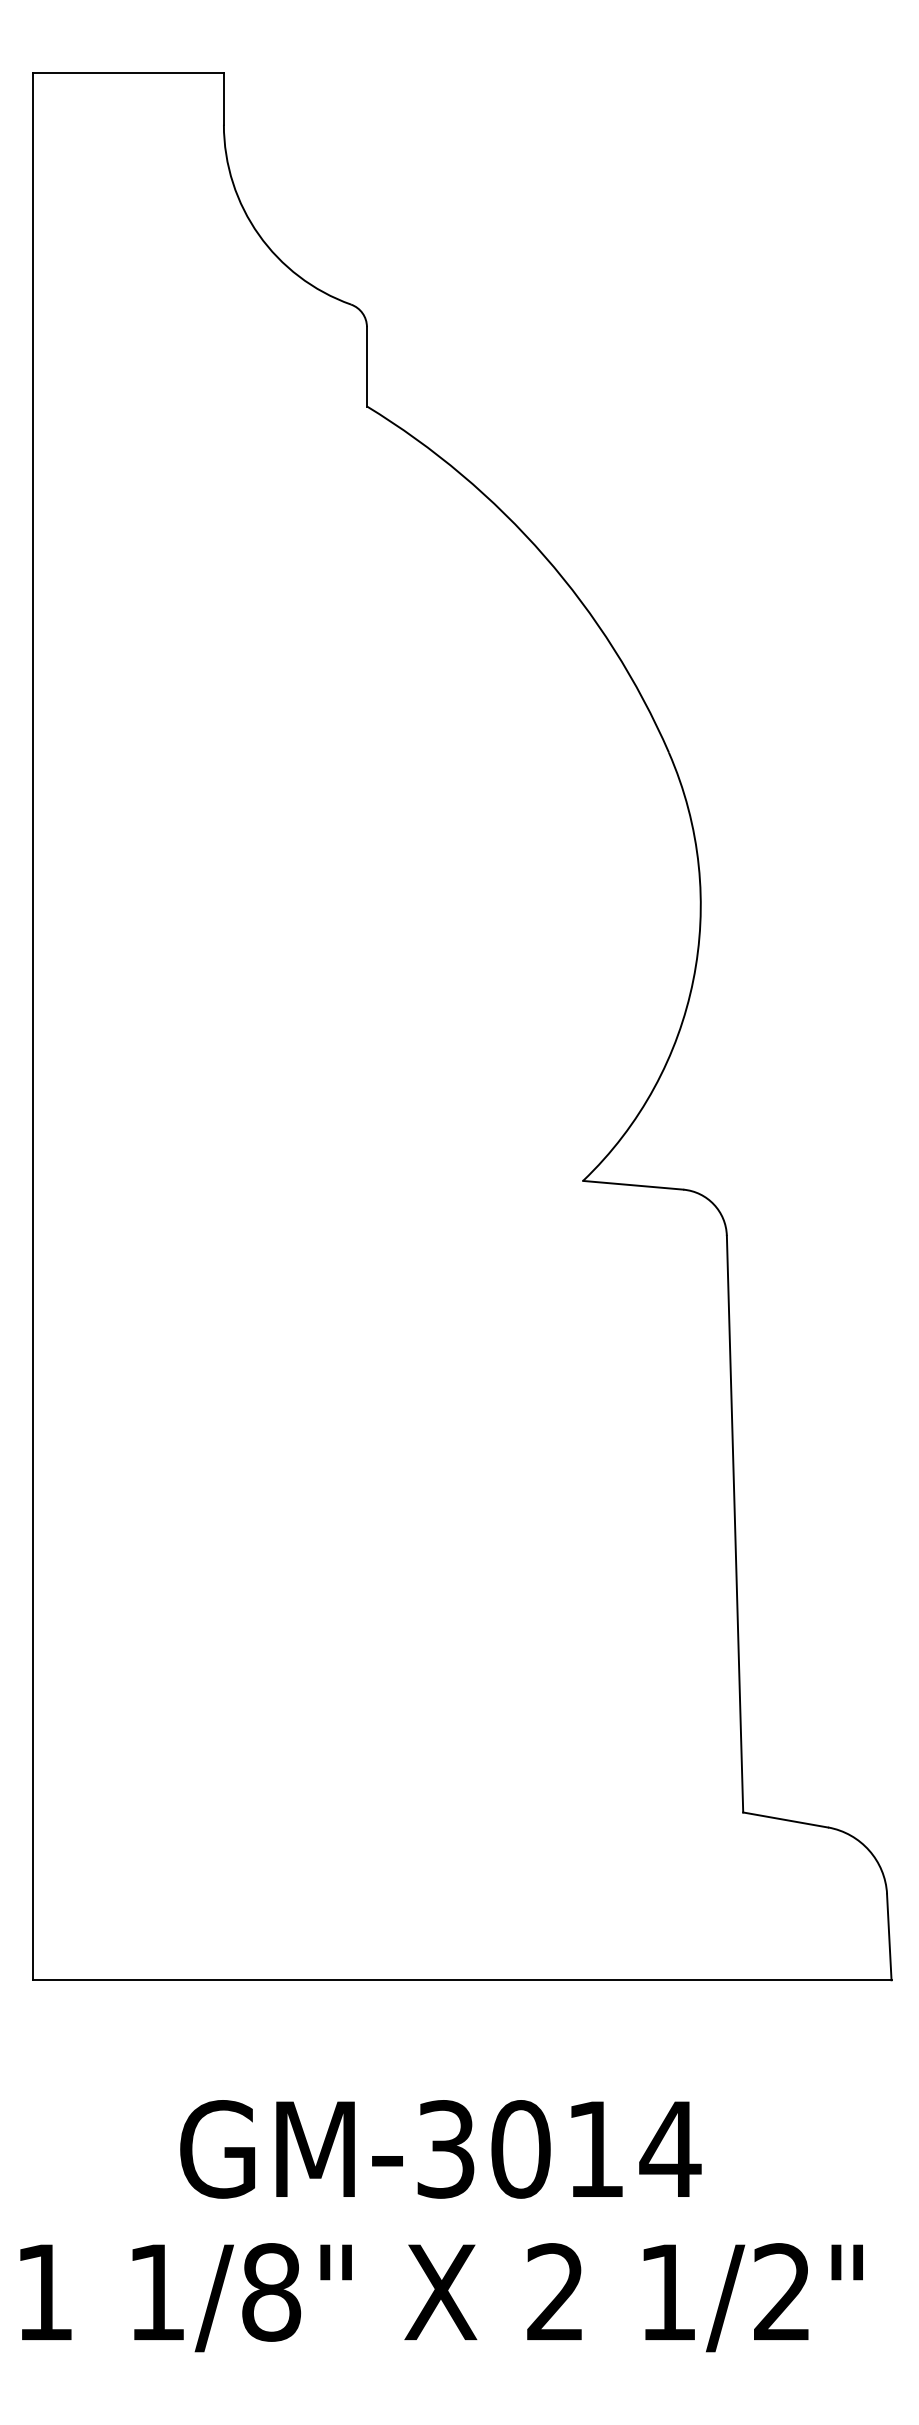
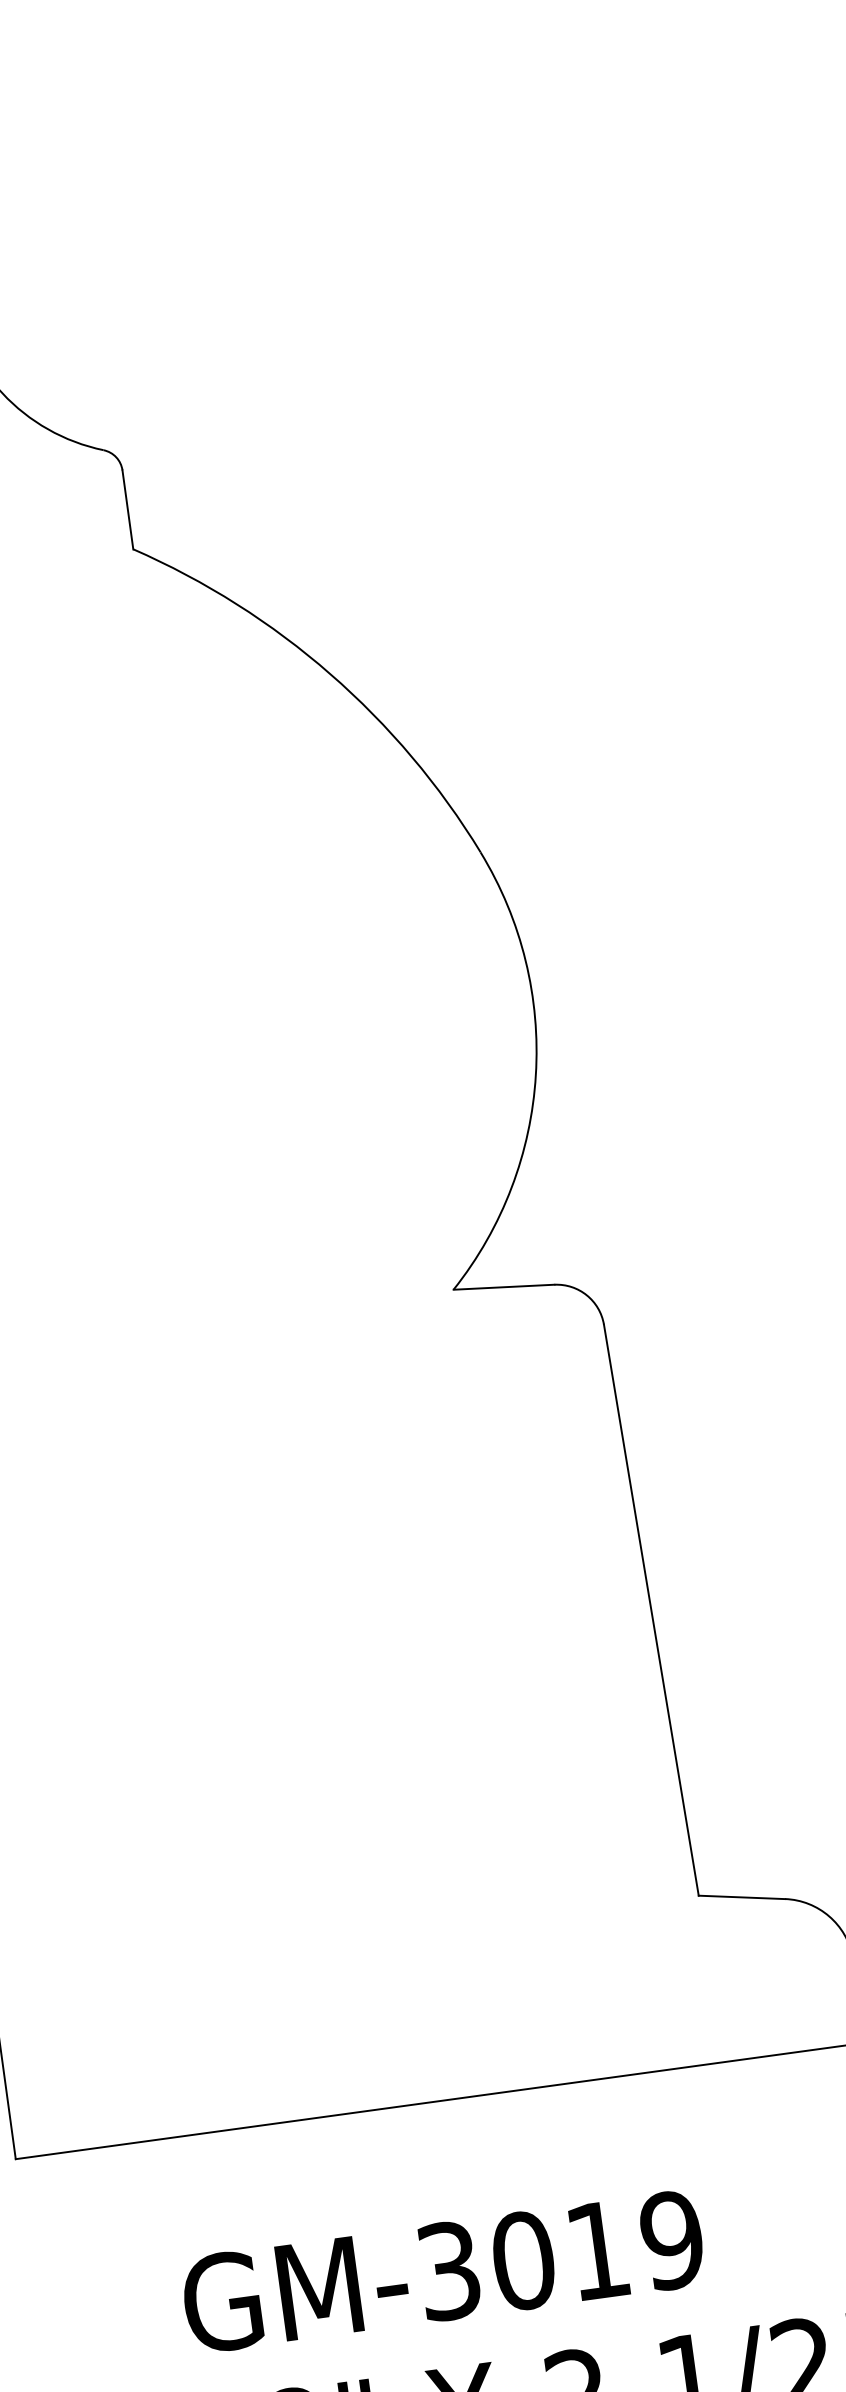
text: (670, 2149) -> (672, 2240), GM-3014 -> GM-3019

